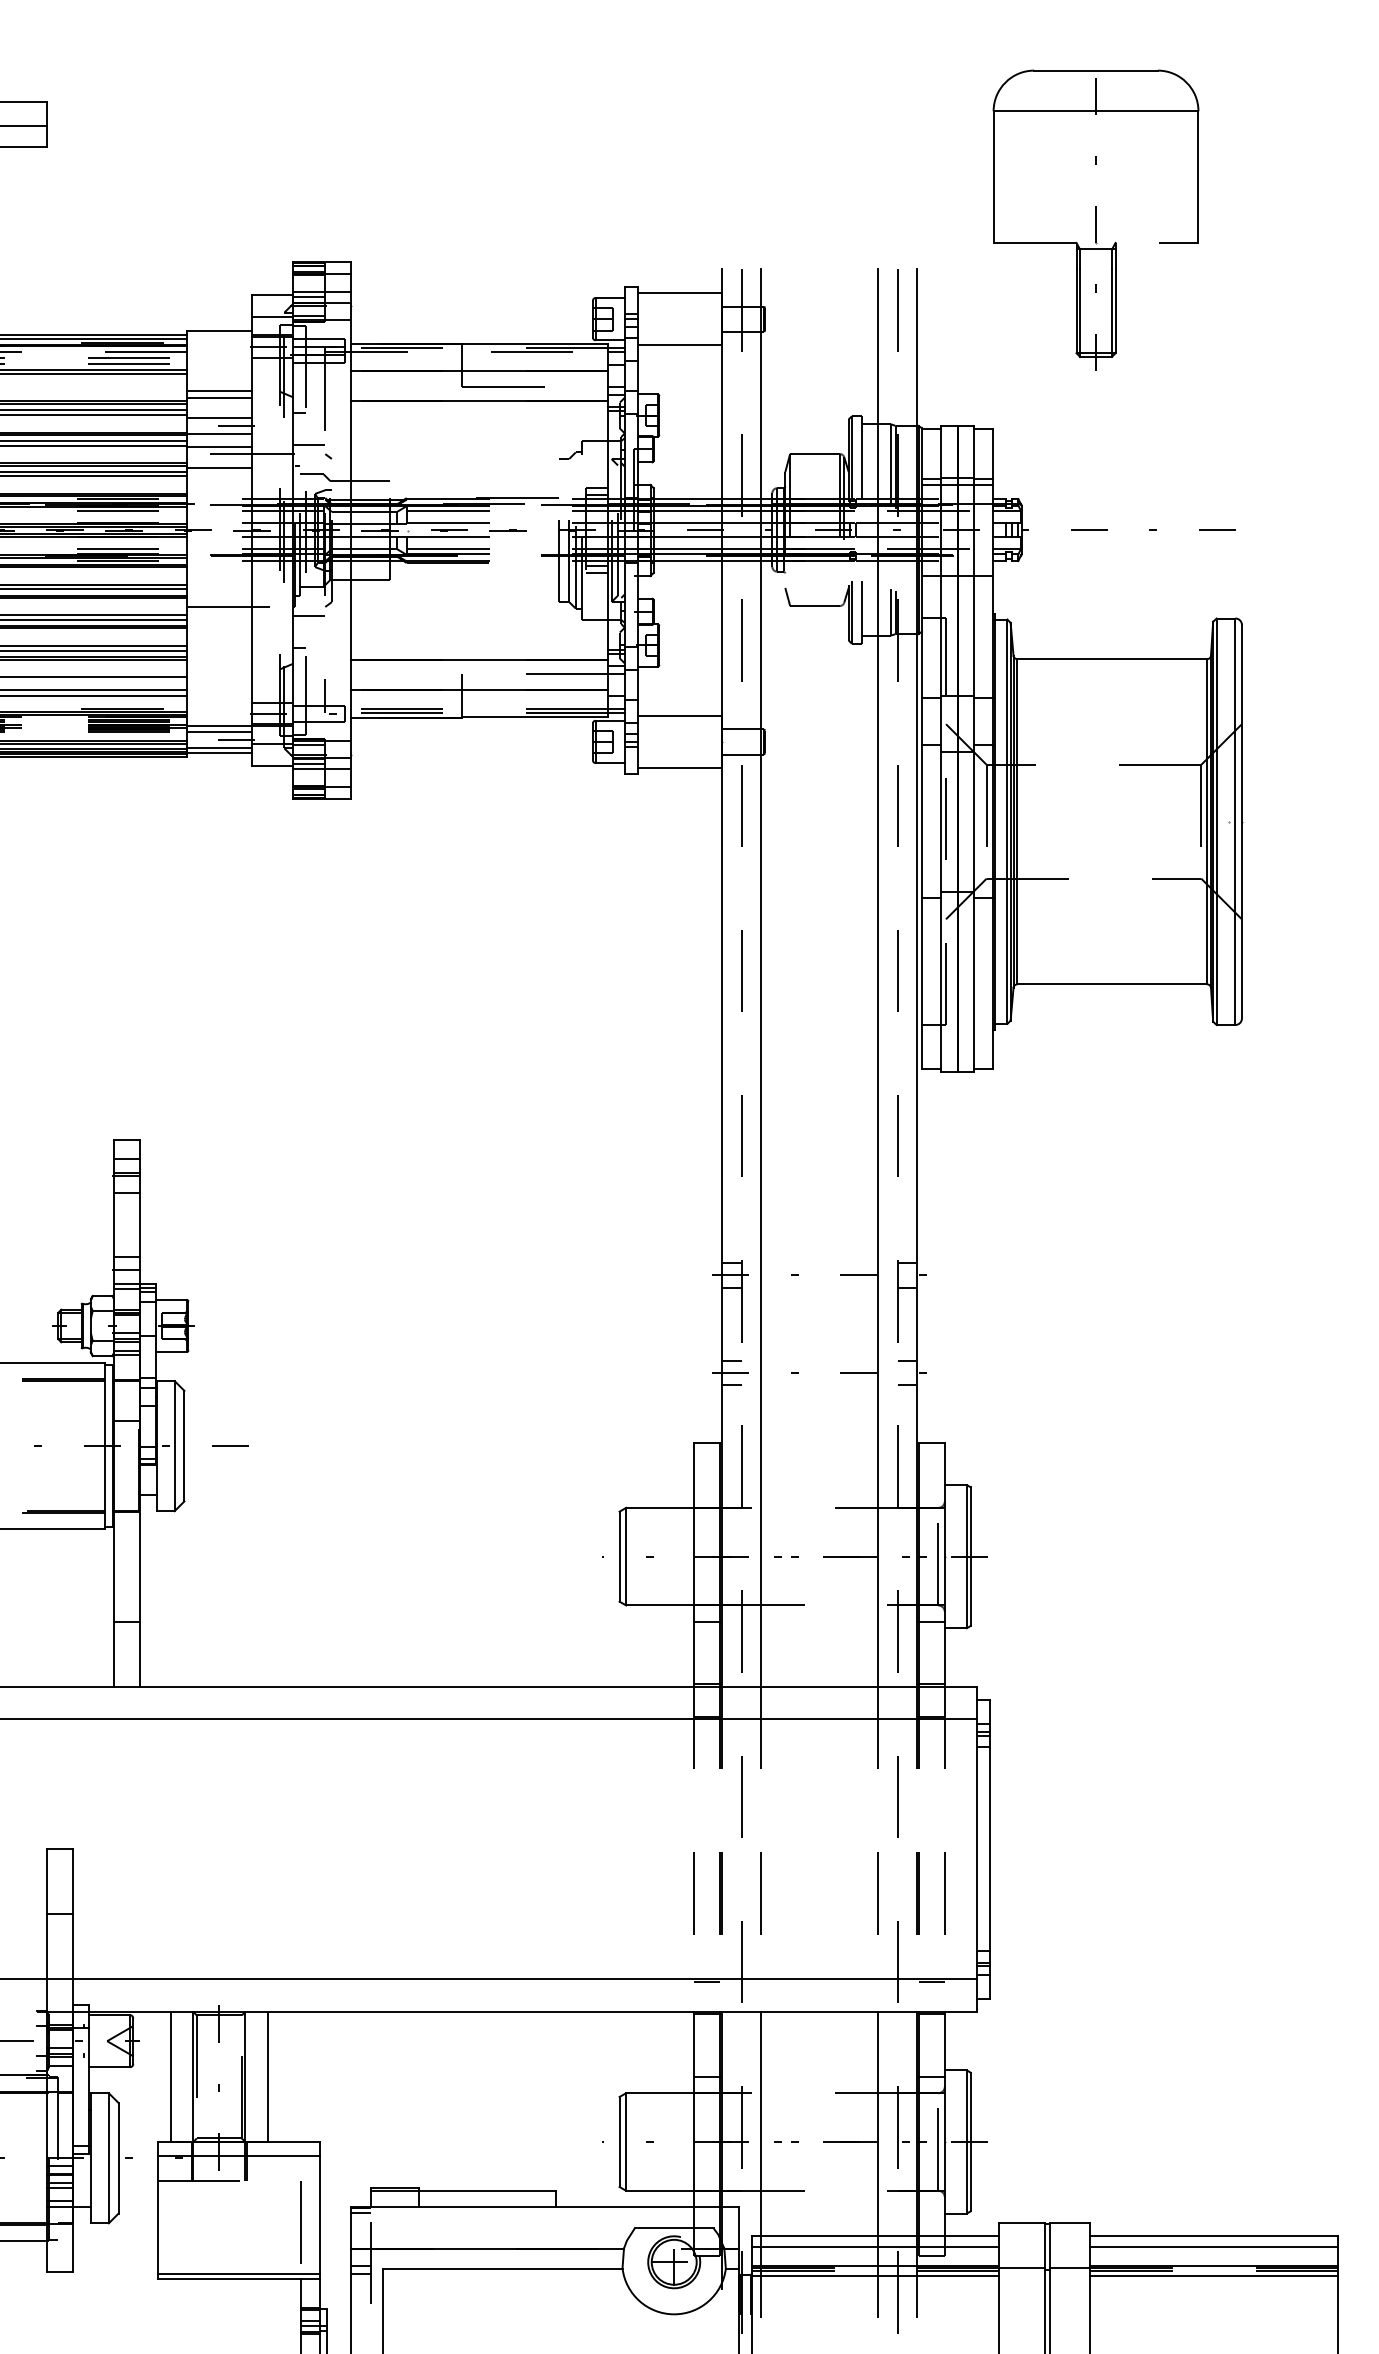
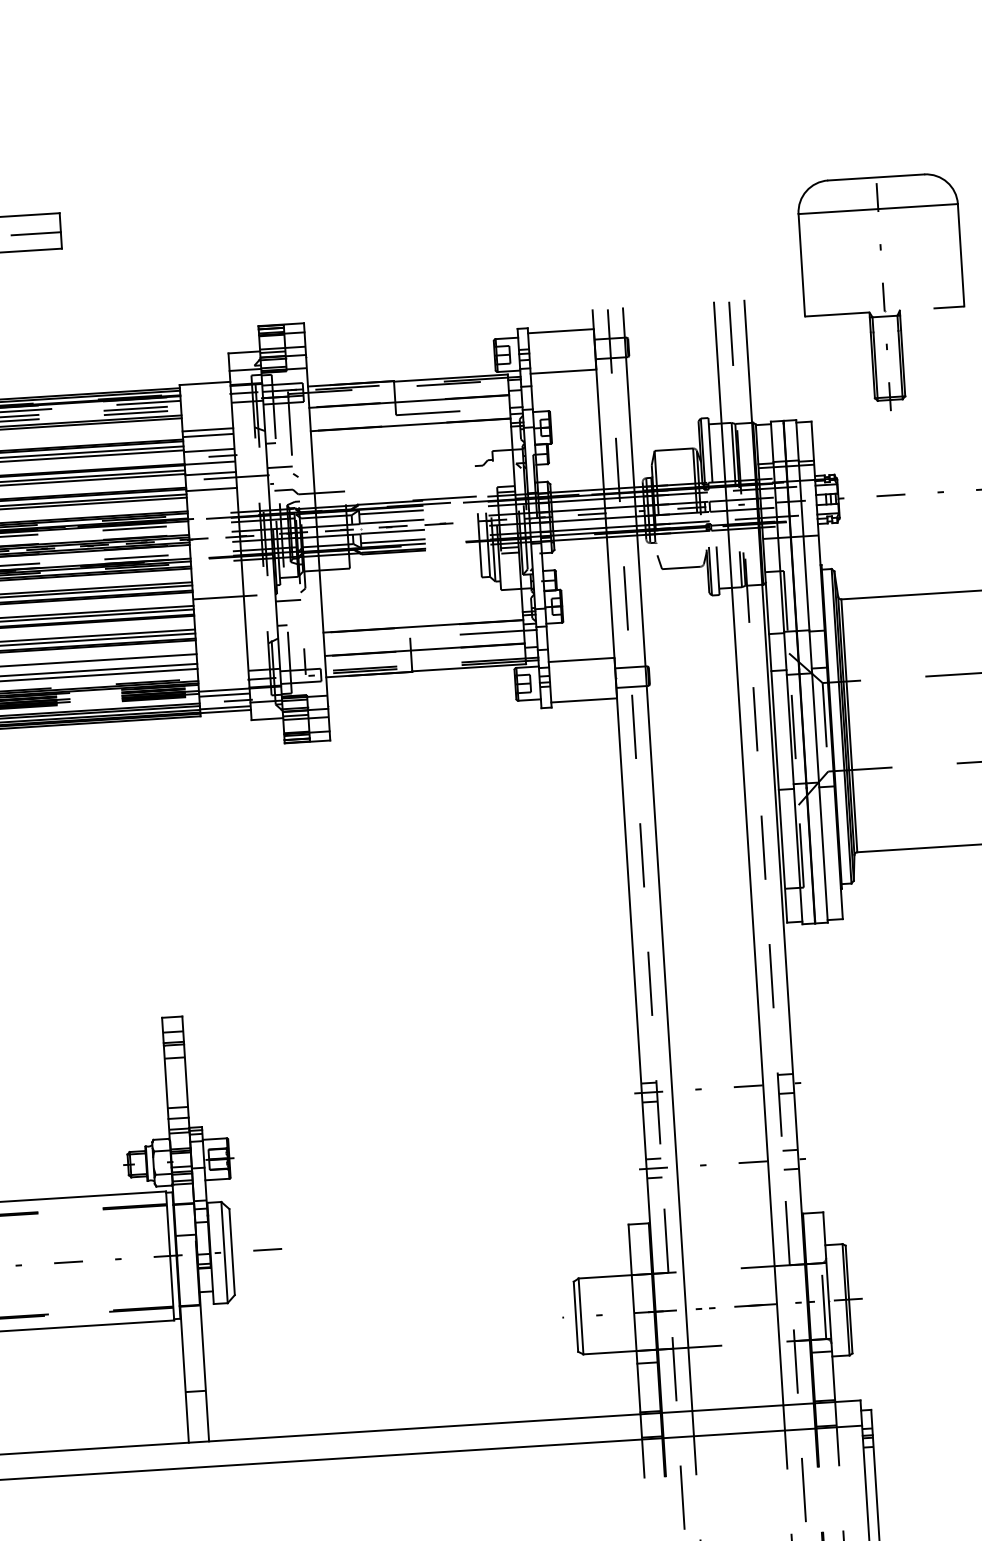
part: (1095, 219) -> (883, 293), moved

